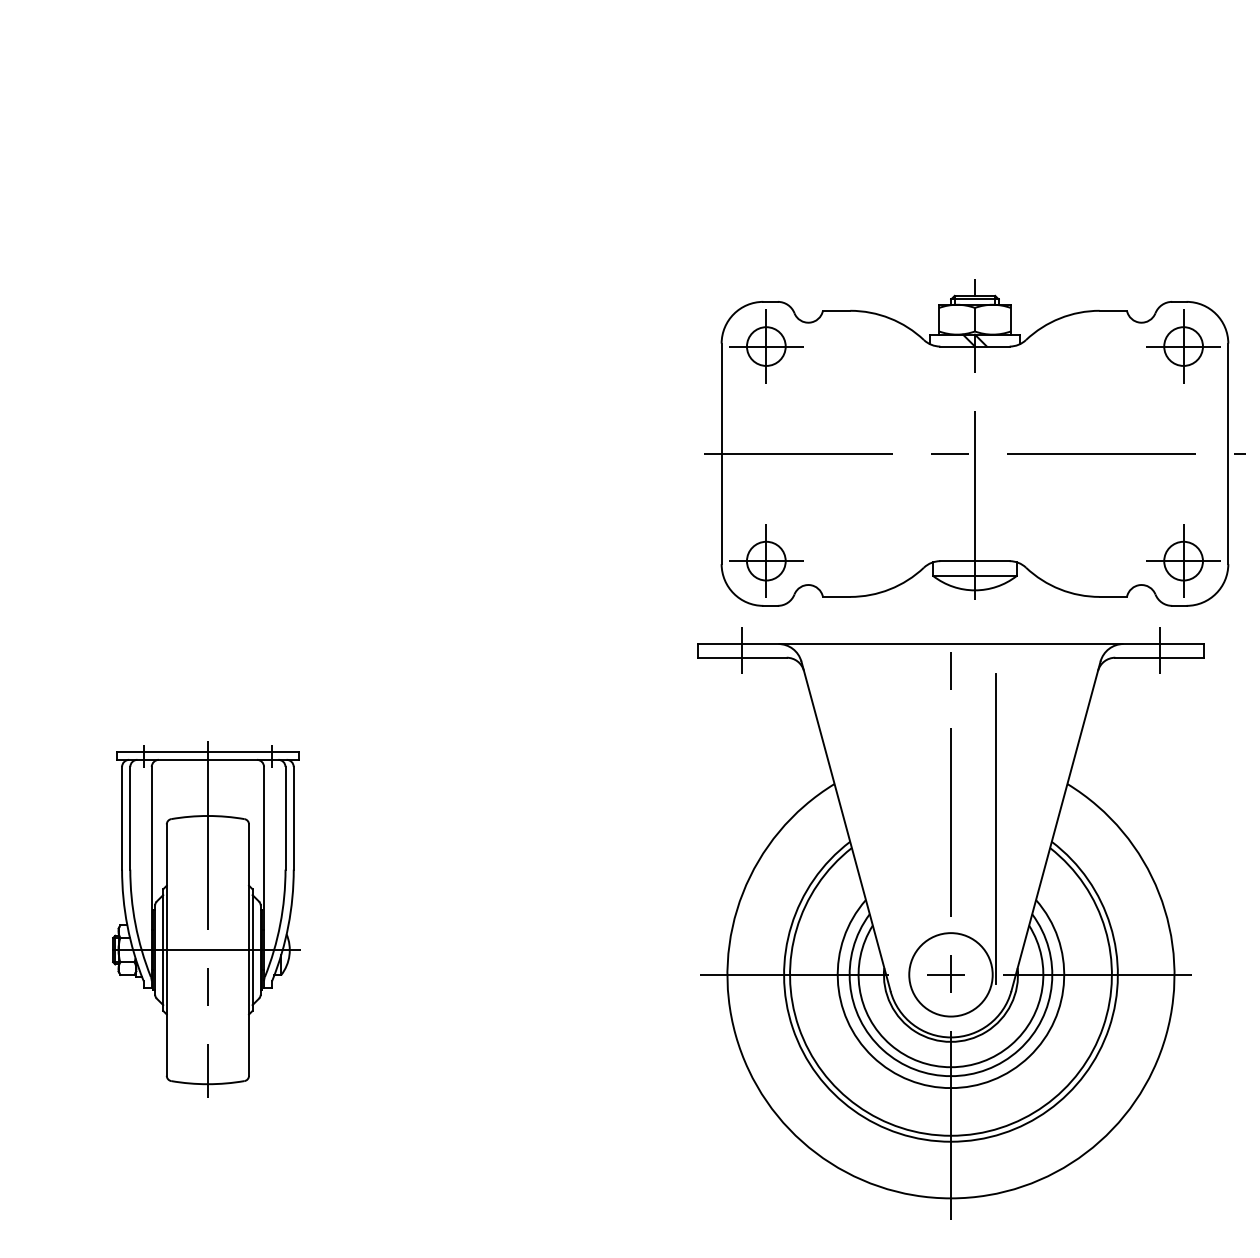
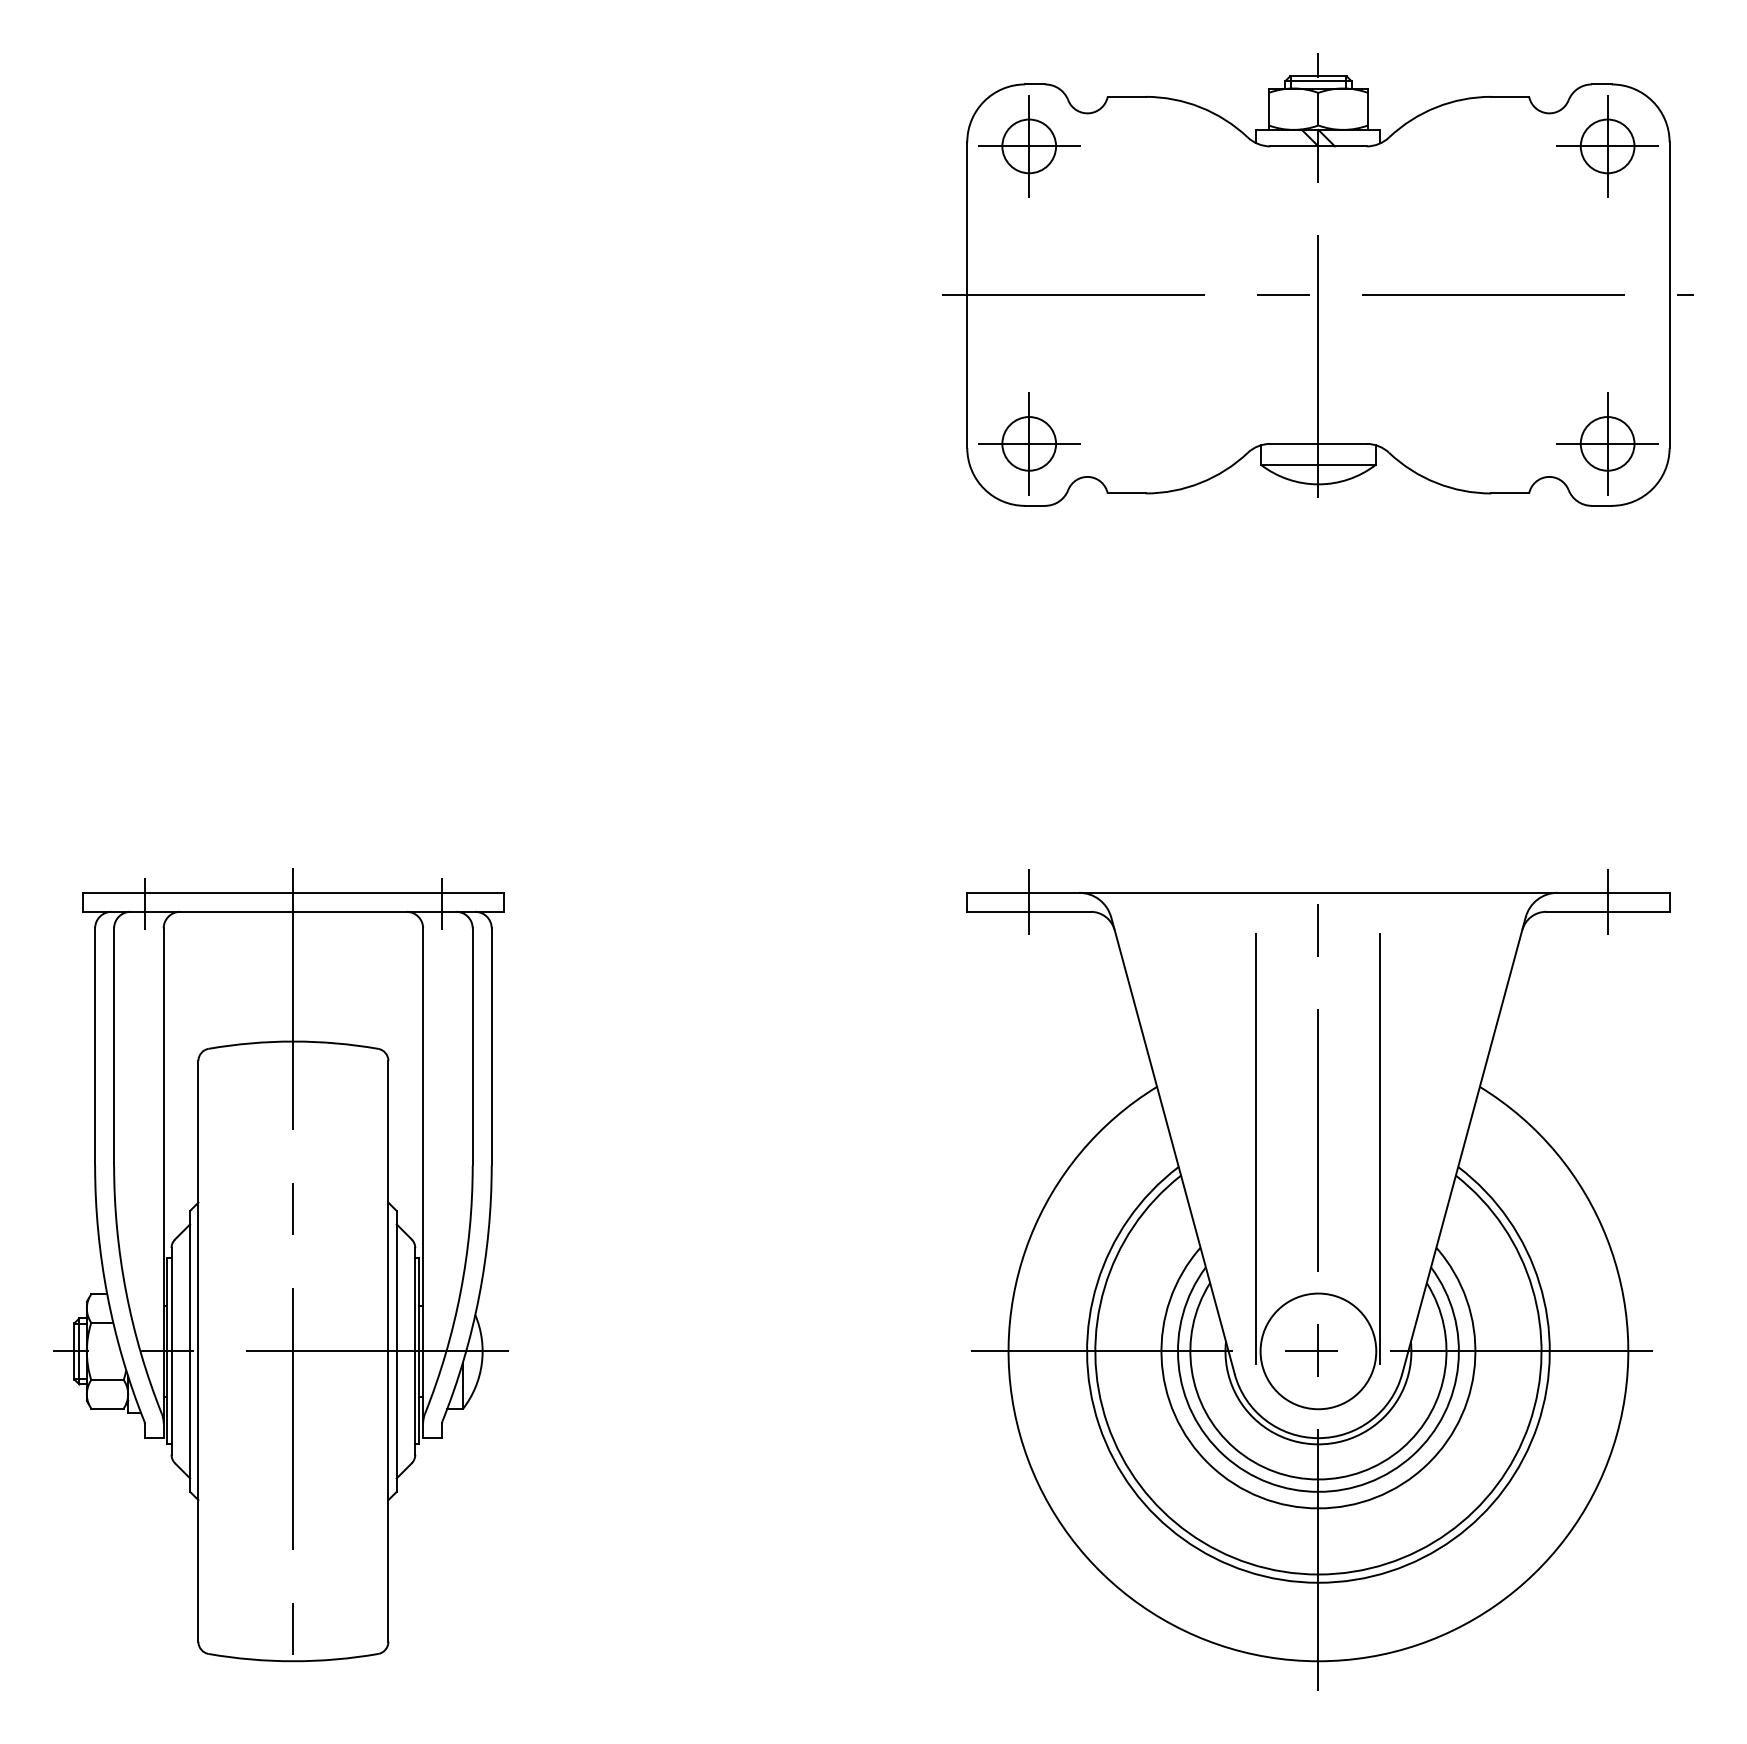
part: (974, 442) -> (1317, 279), moved
line: (906, 828) -> (1256, 1148), added
part: (202, 912) -> (280, 1264), size x1.67

